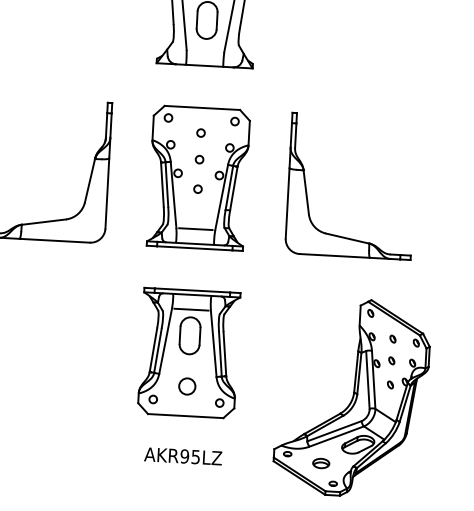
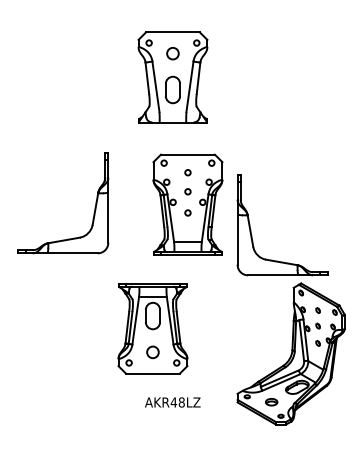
part: (197, 177) -> (187, 204), moved
part: (307, 190) -> (251, 229), moved
part: (188, 353) -> (152, 328), moved
text: (189, 456) -> (177, 402), AKR95LZ -> AKR48LZ

